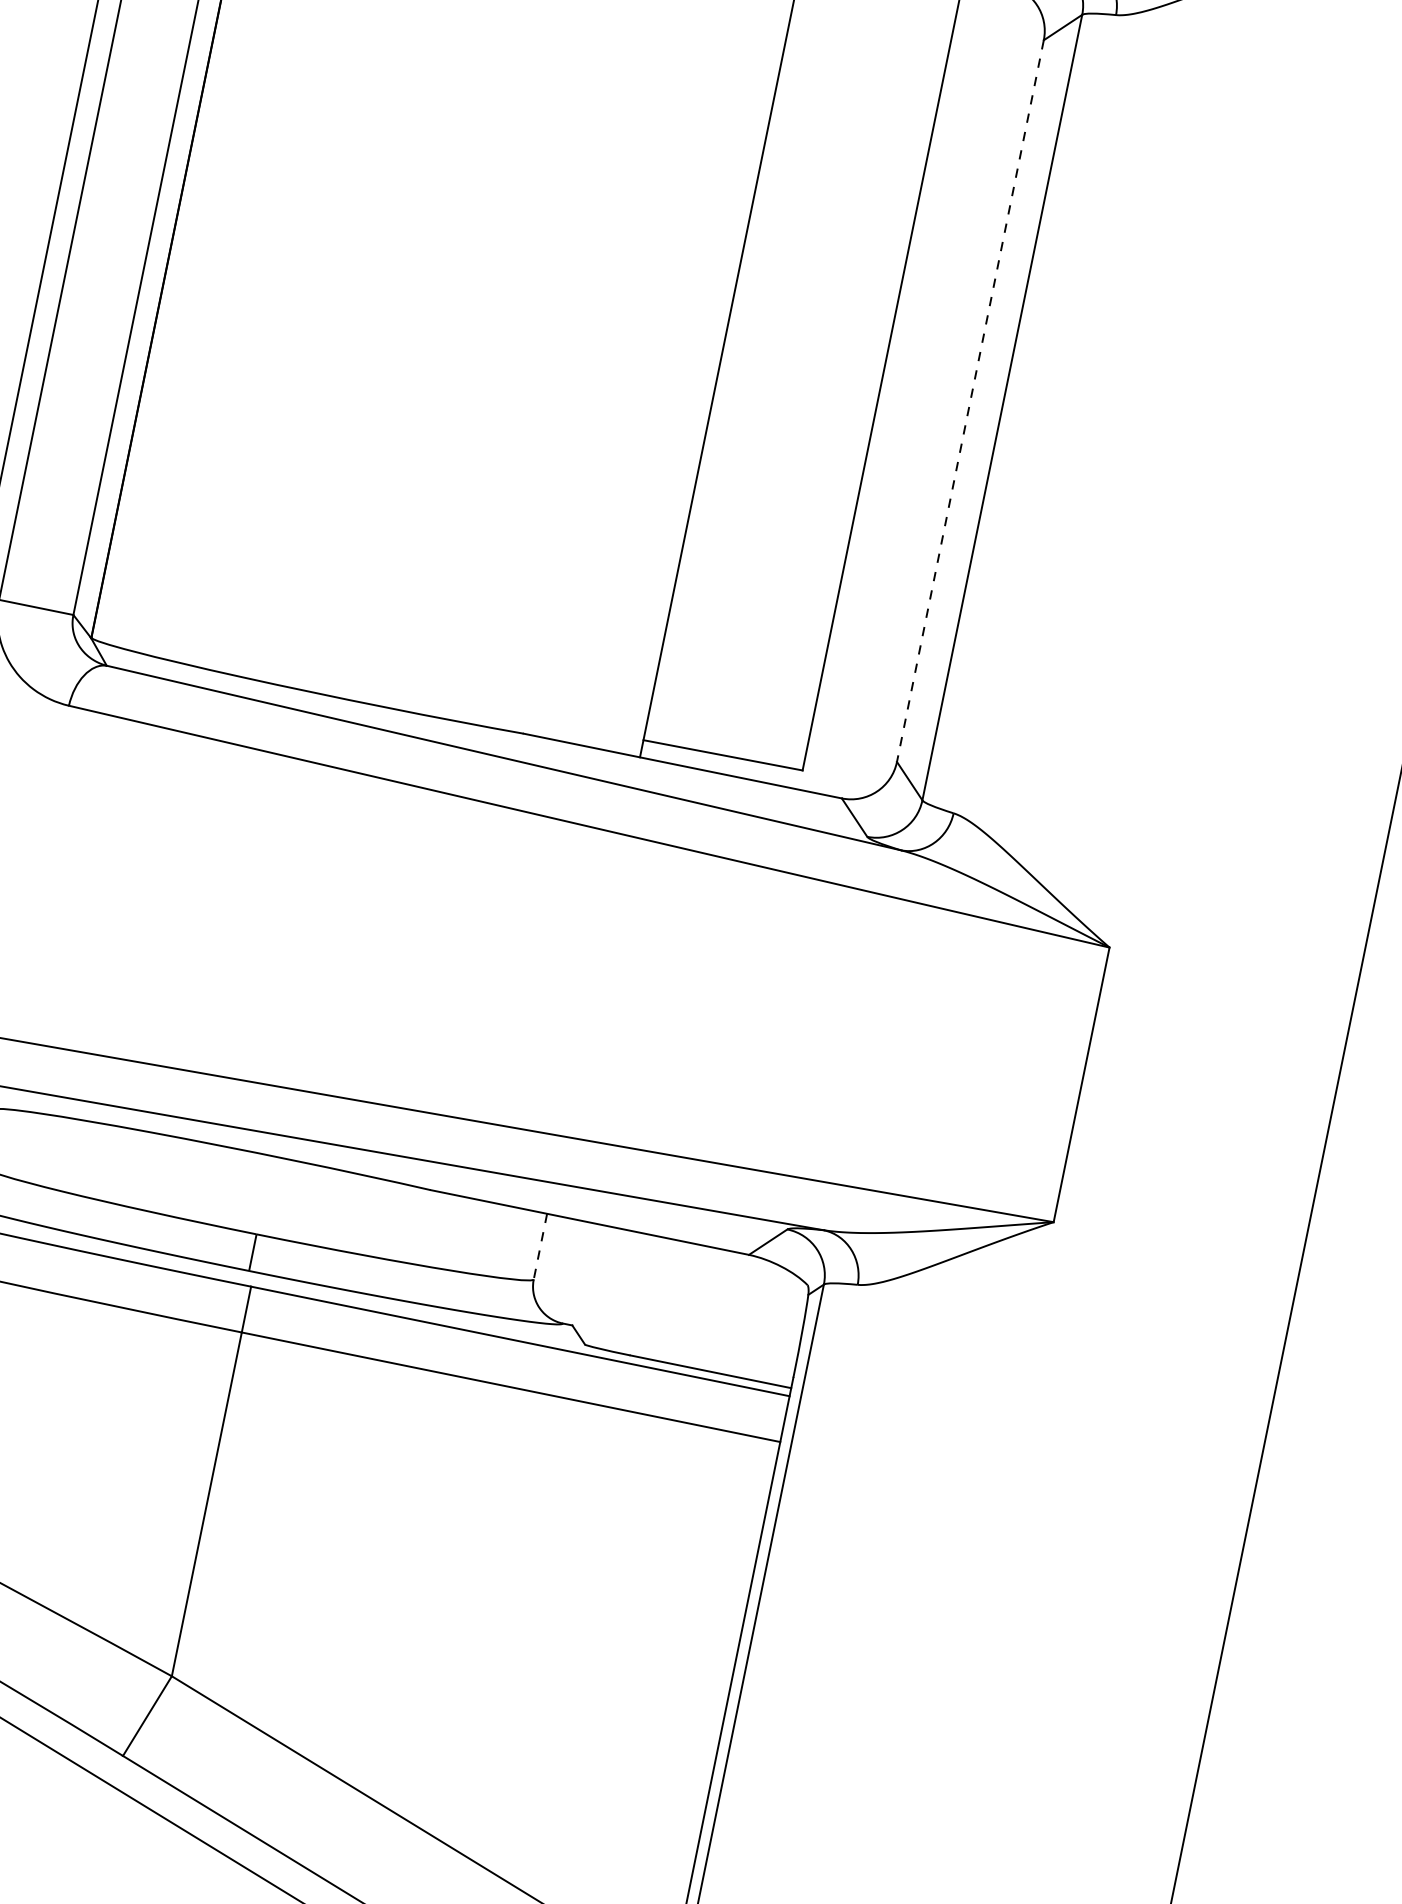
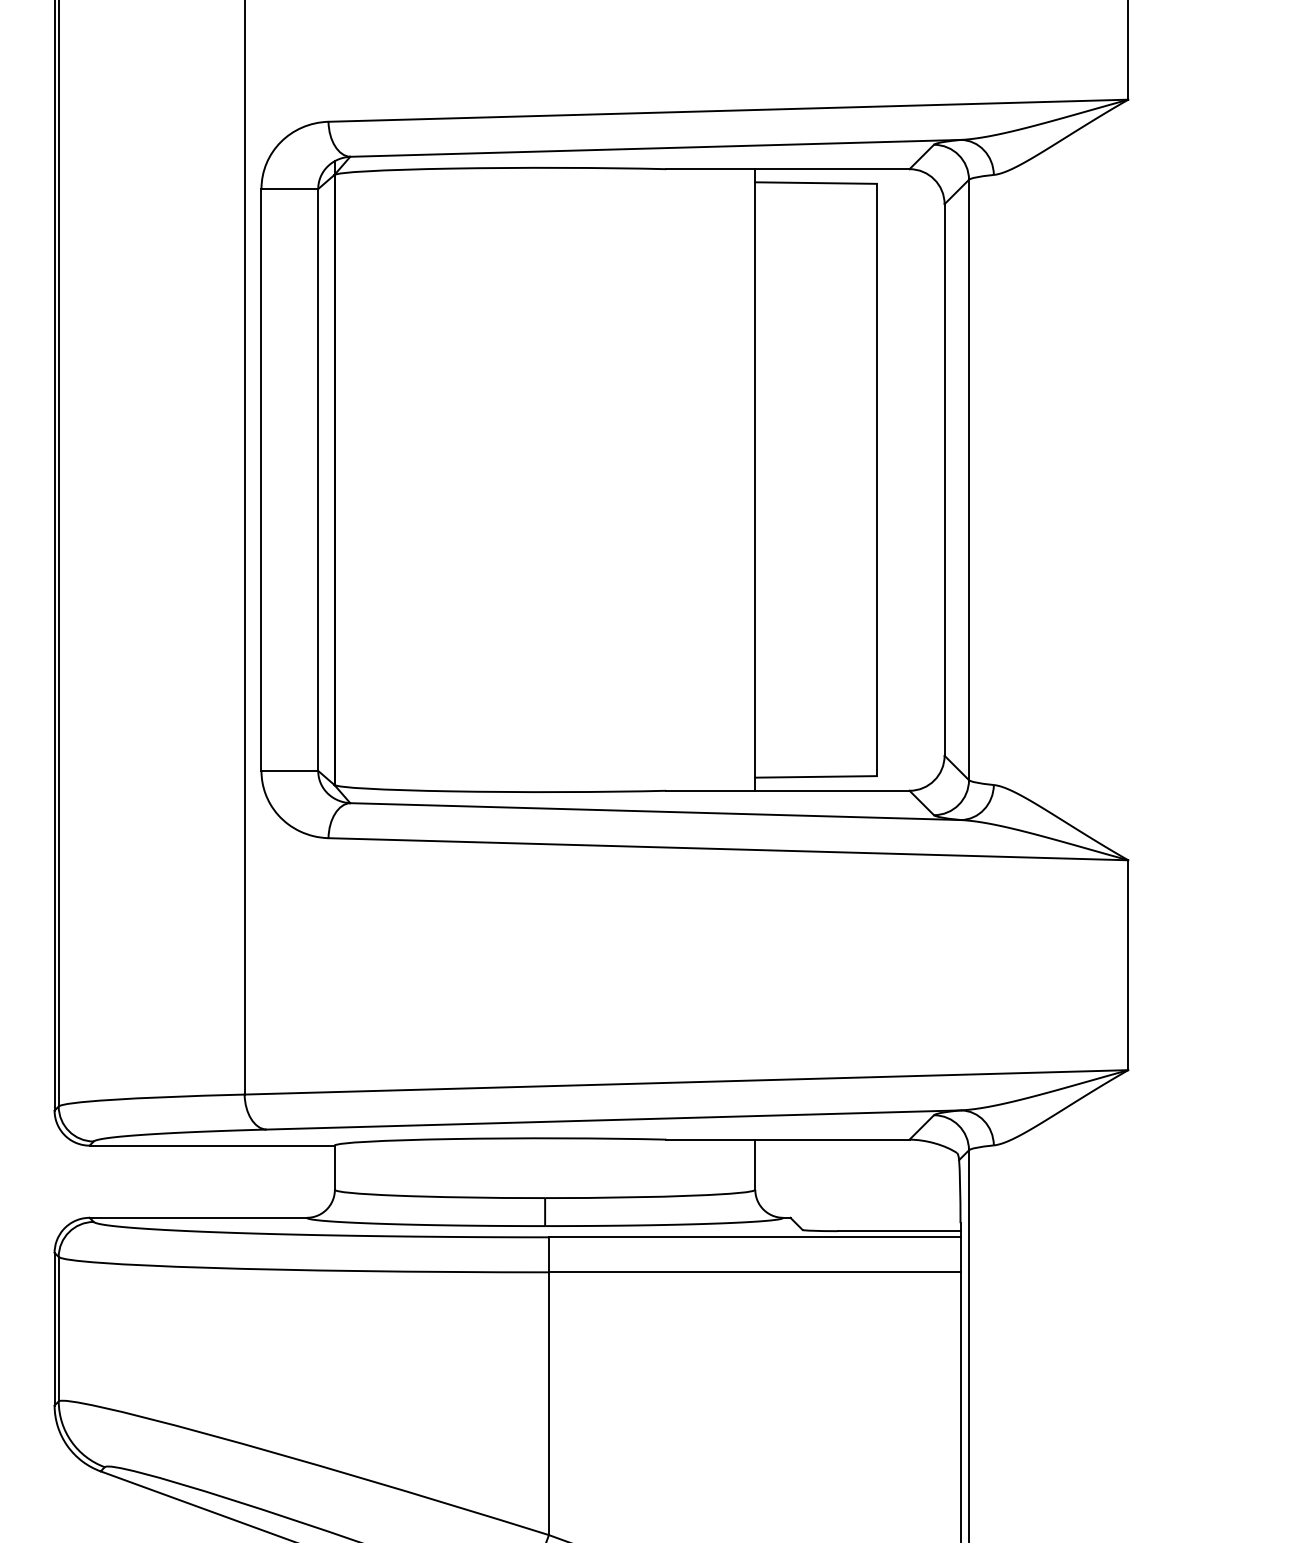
line: (970, 400) -> (944, 479), dashed -> solid
line: (540, 1247) -> (755, 1165), dashed -> solid

